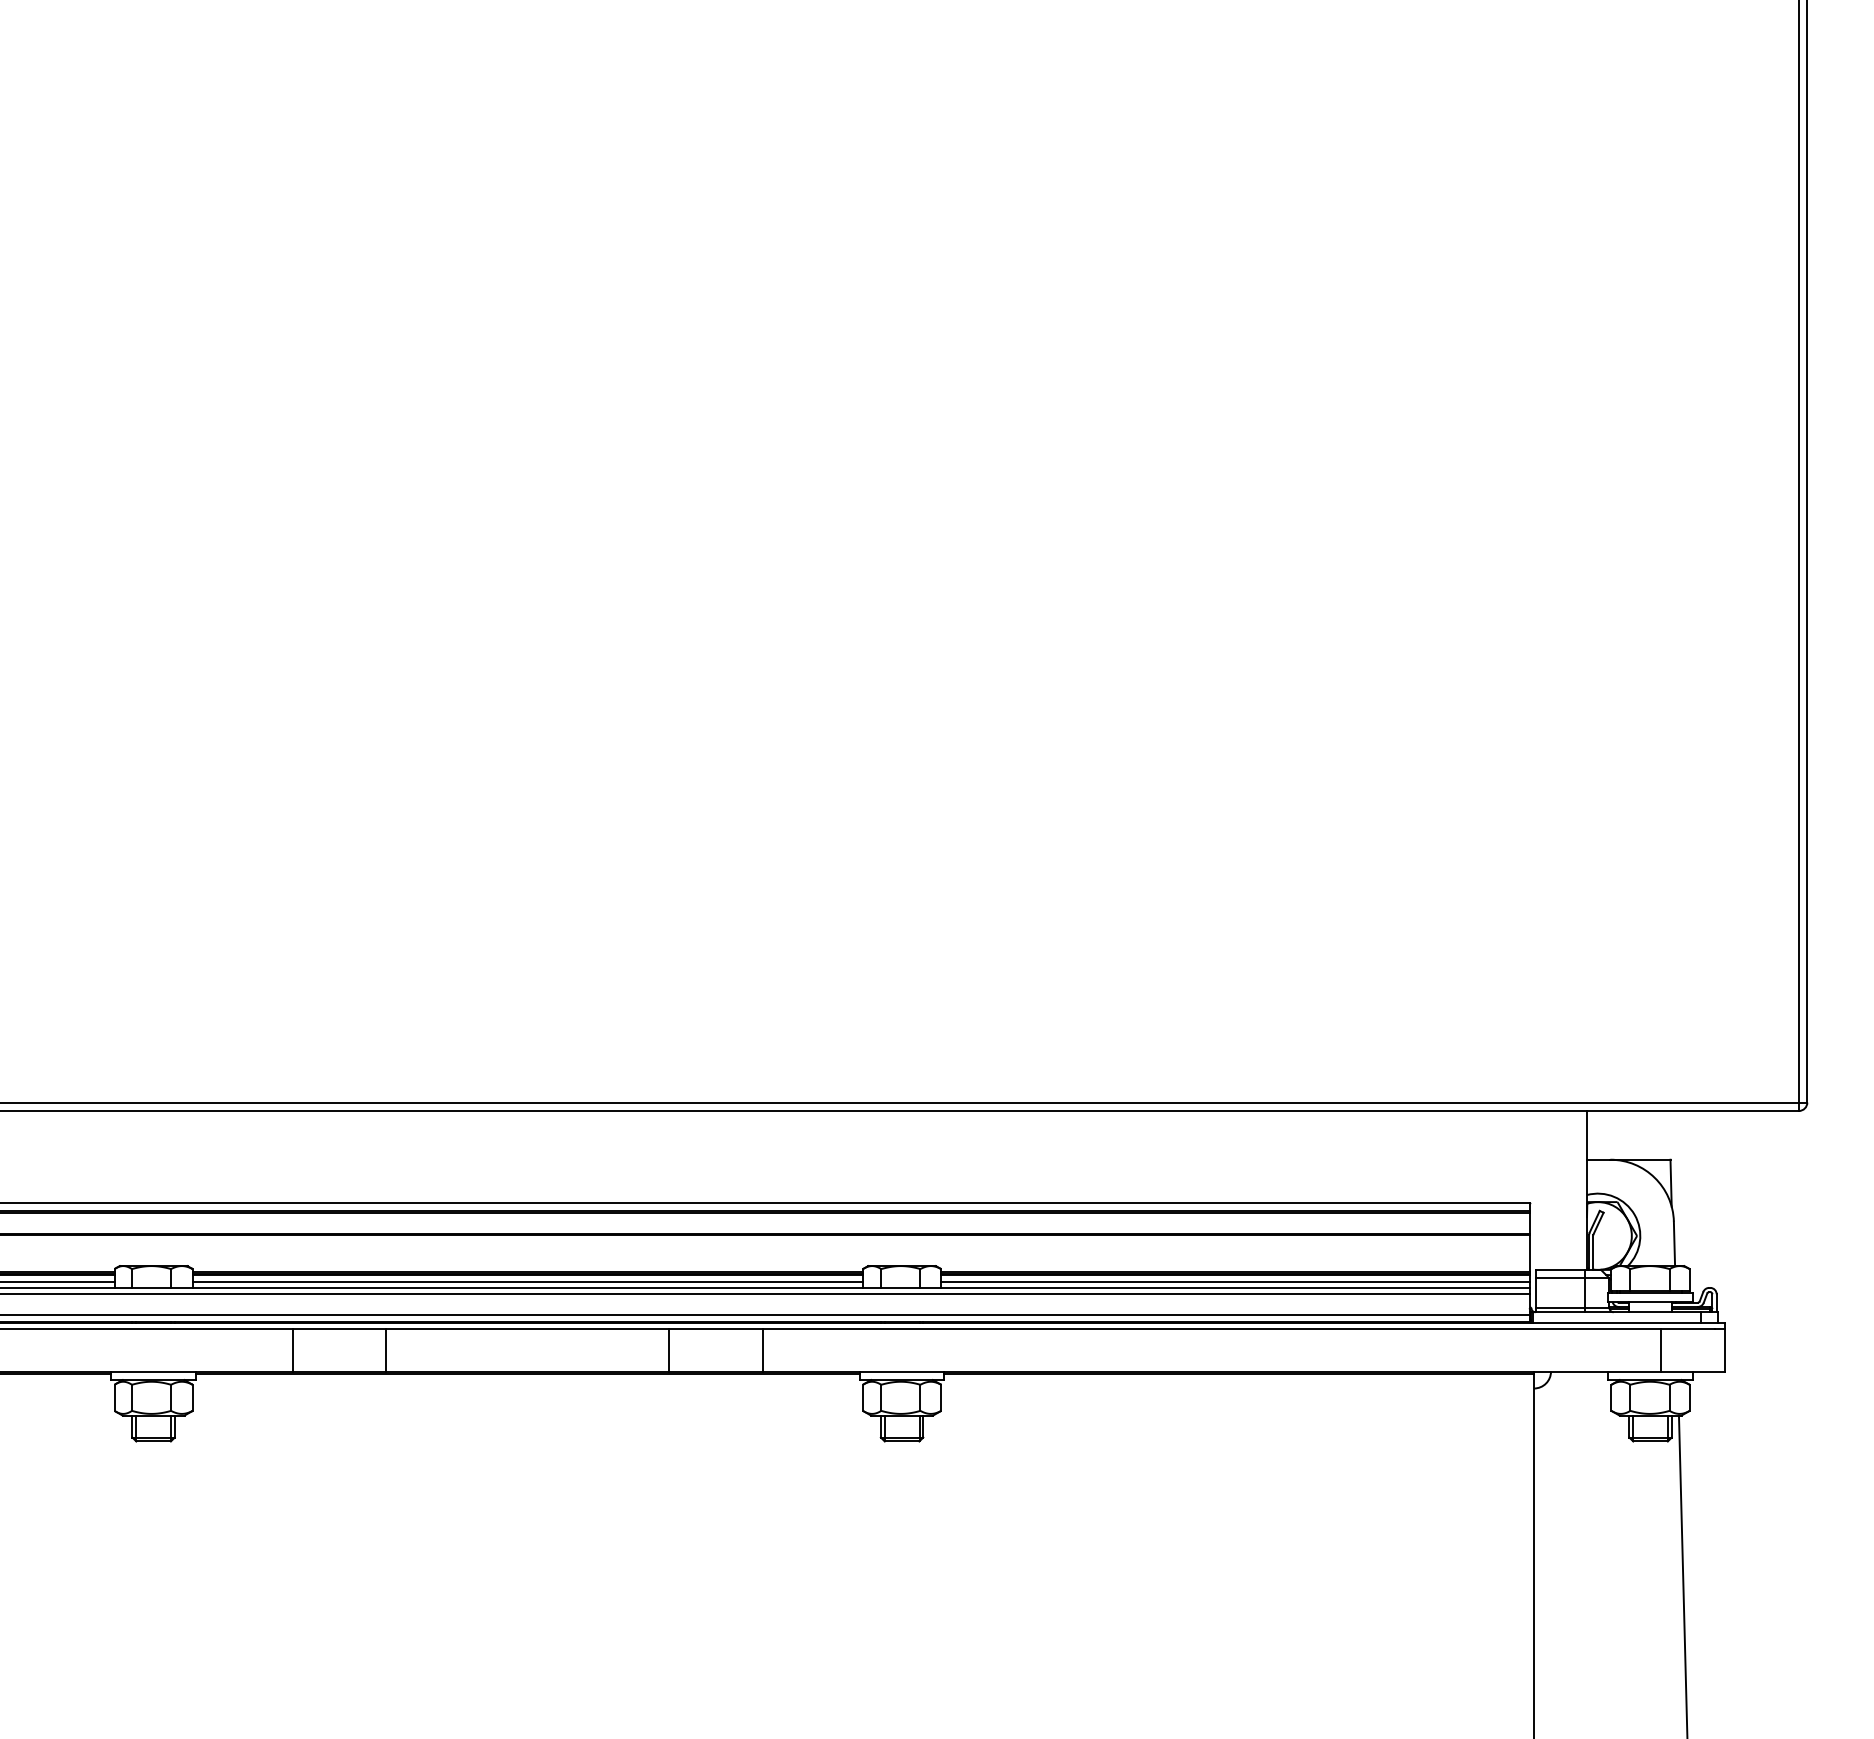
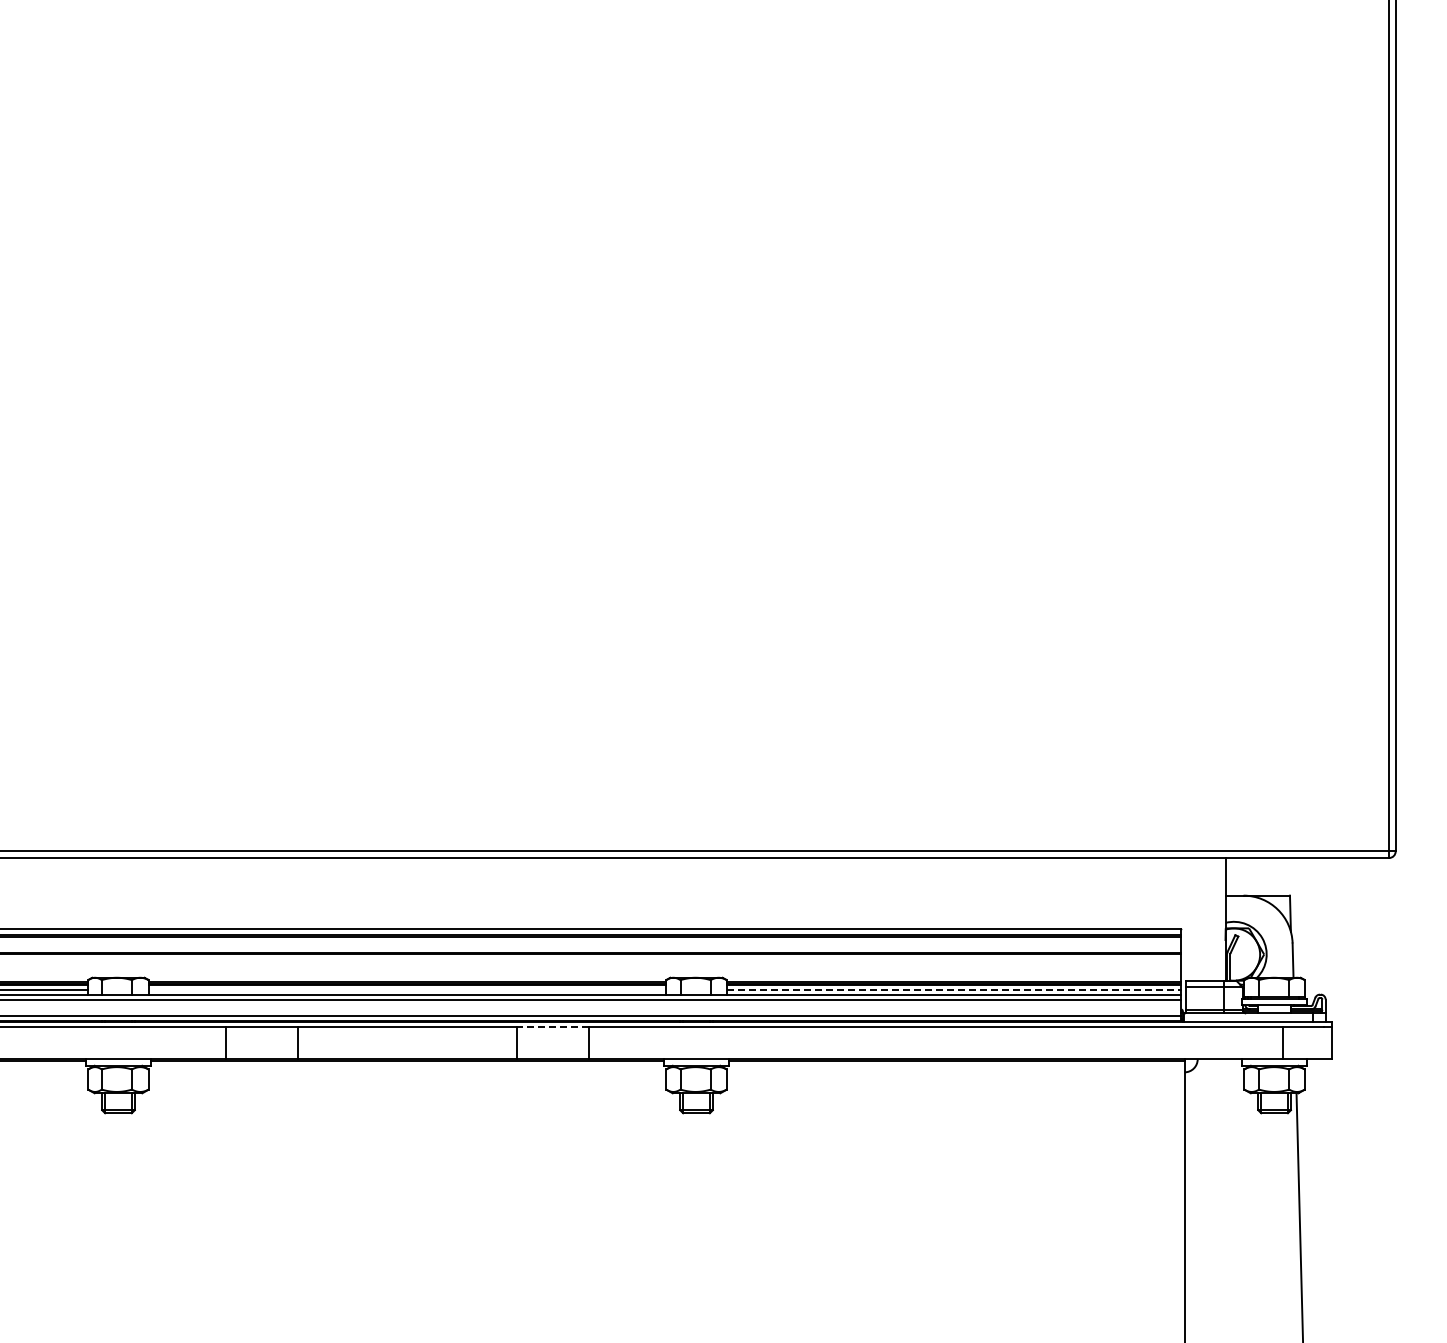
line: (527, 1281) -> (407, 989), removed
line: (1236, 1281) -> (954, 989), solid -> dashed
line: (715, 1329) -> (552, 1026), solid -> dashed

